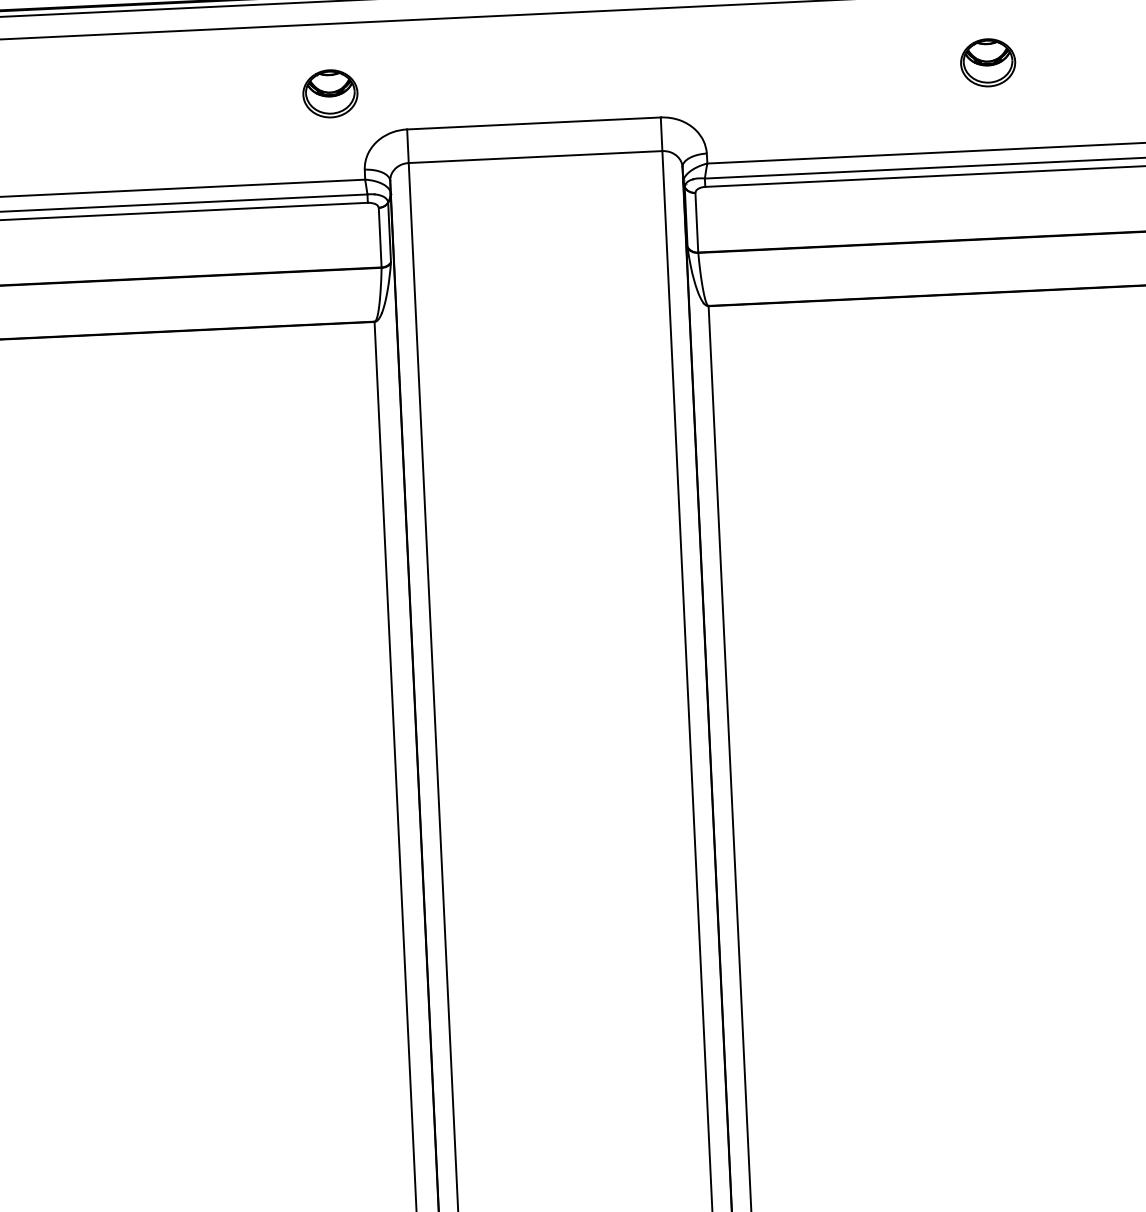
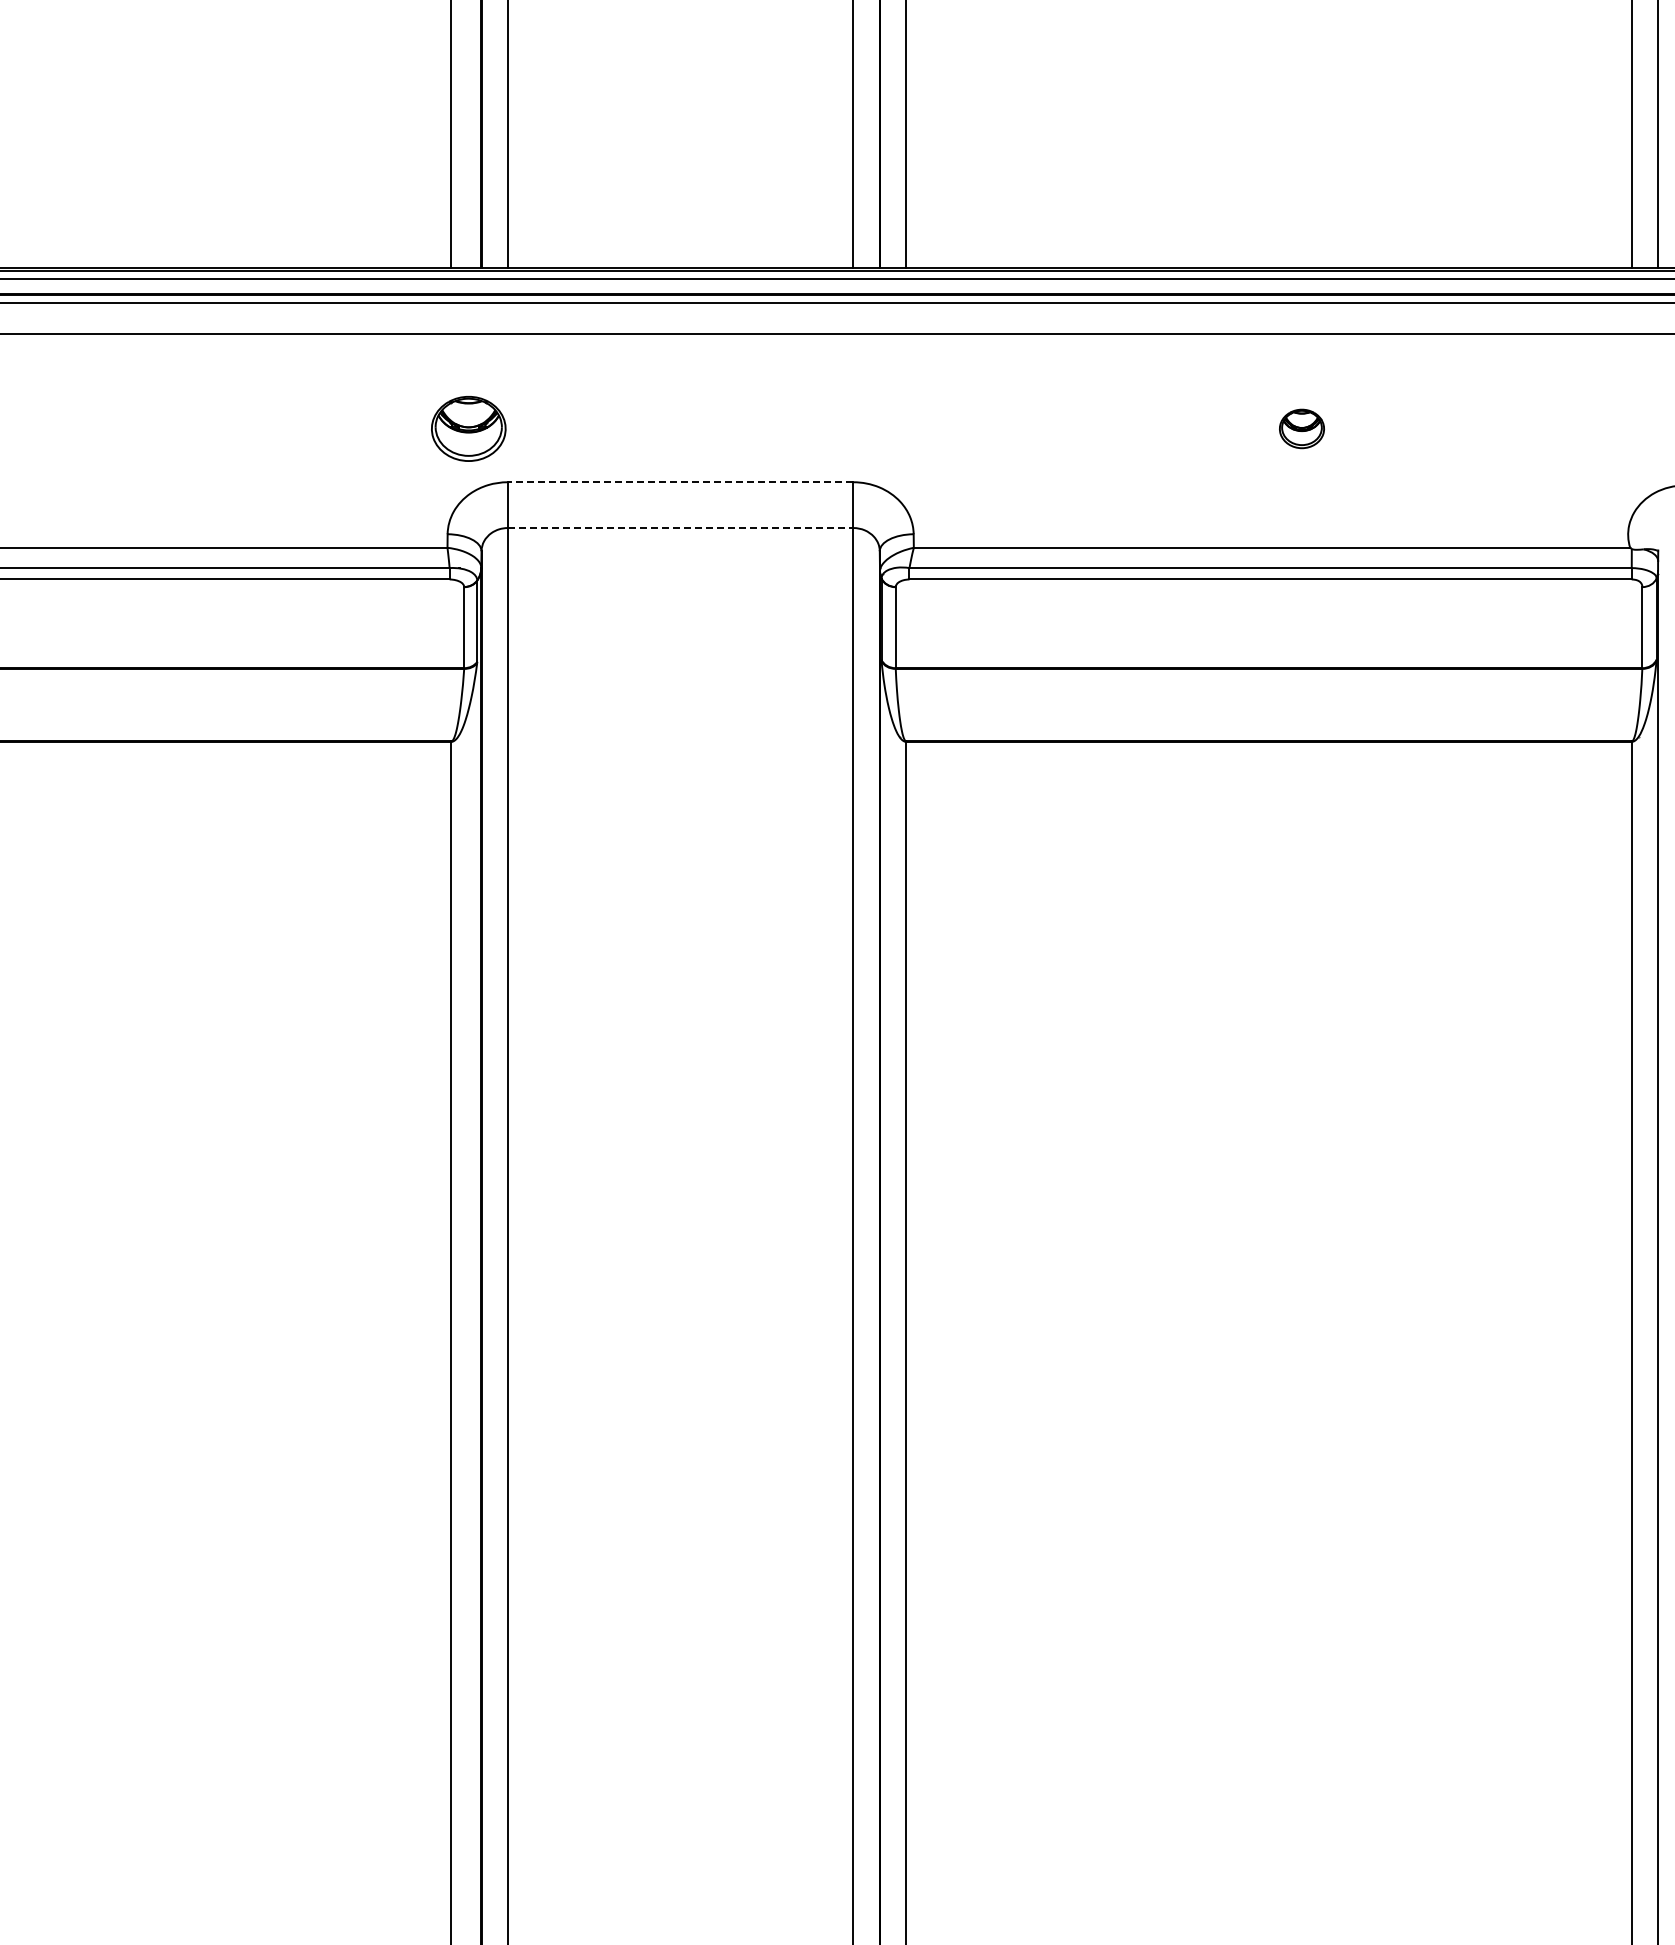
part: (987, 62) -> (1301, 428), size x0.6
part: (330, 93) -> (468, 428), moved
line: (533, 123) -> (680, 482), solid -> dashed
line: (535, 157) -> (680, 528), solid -> dashed

